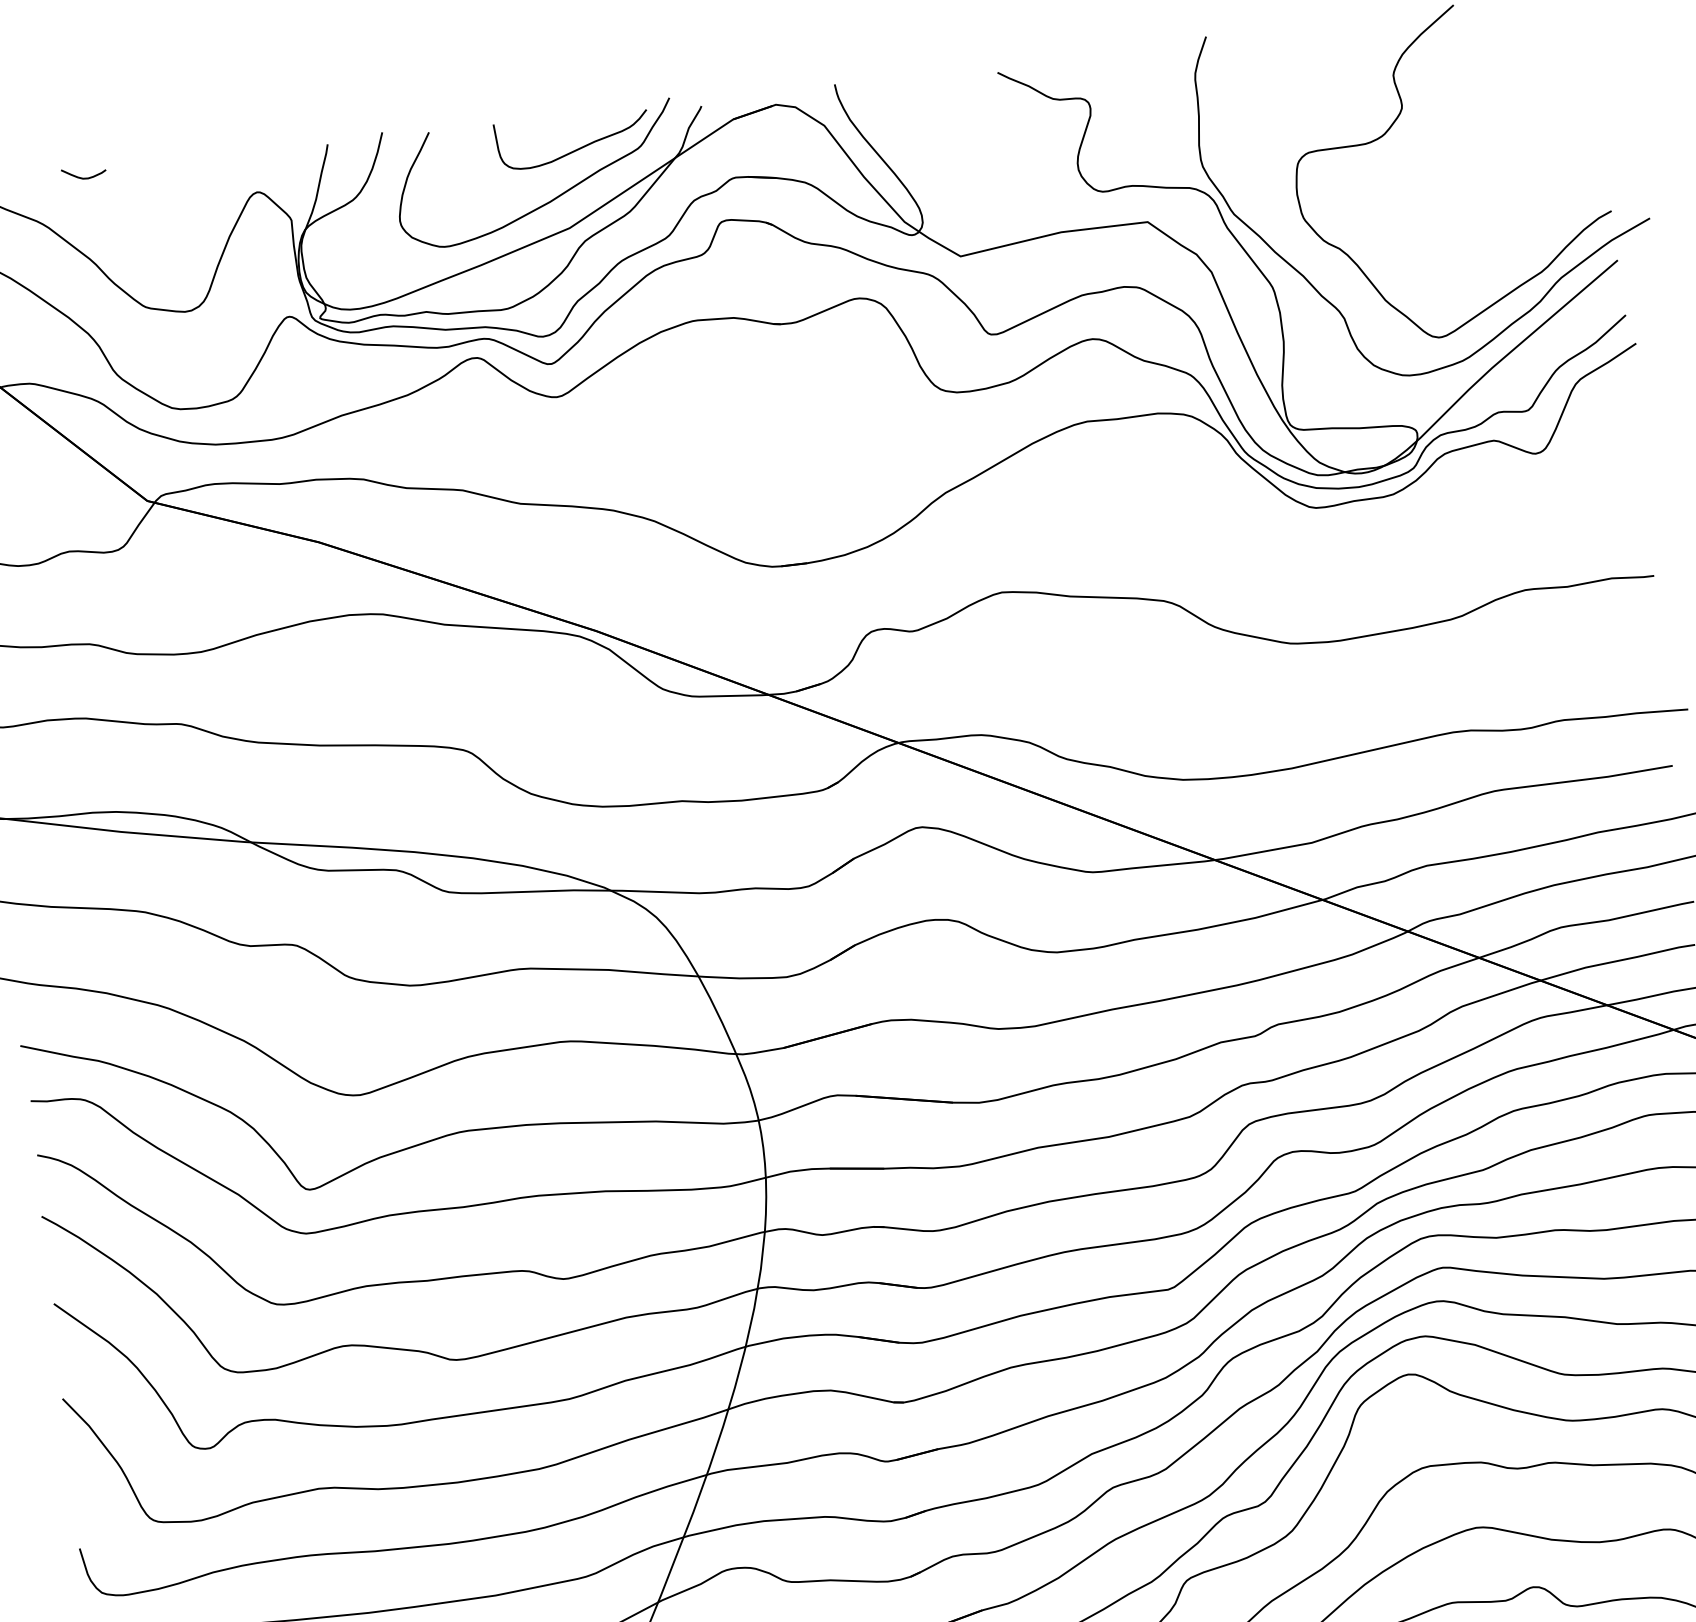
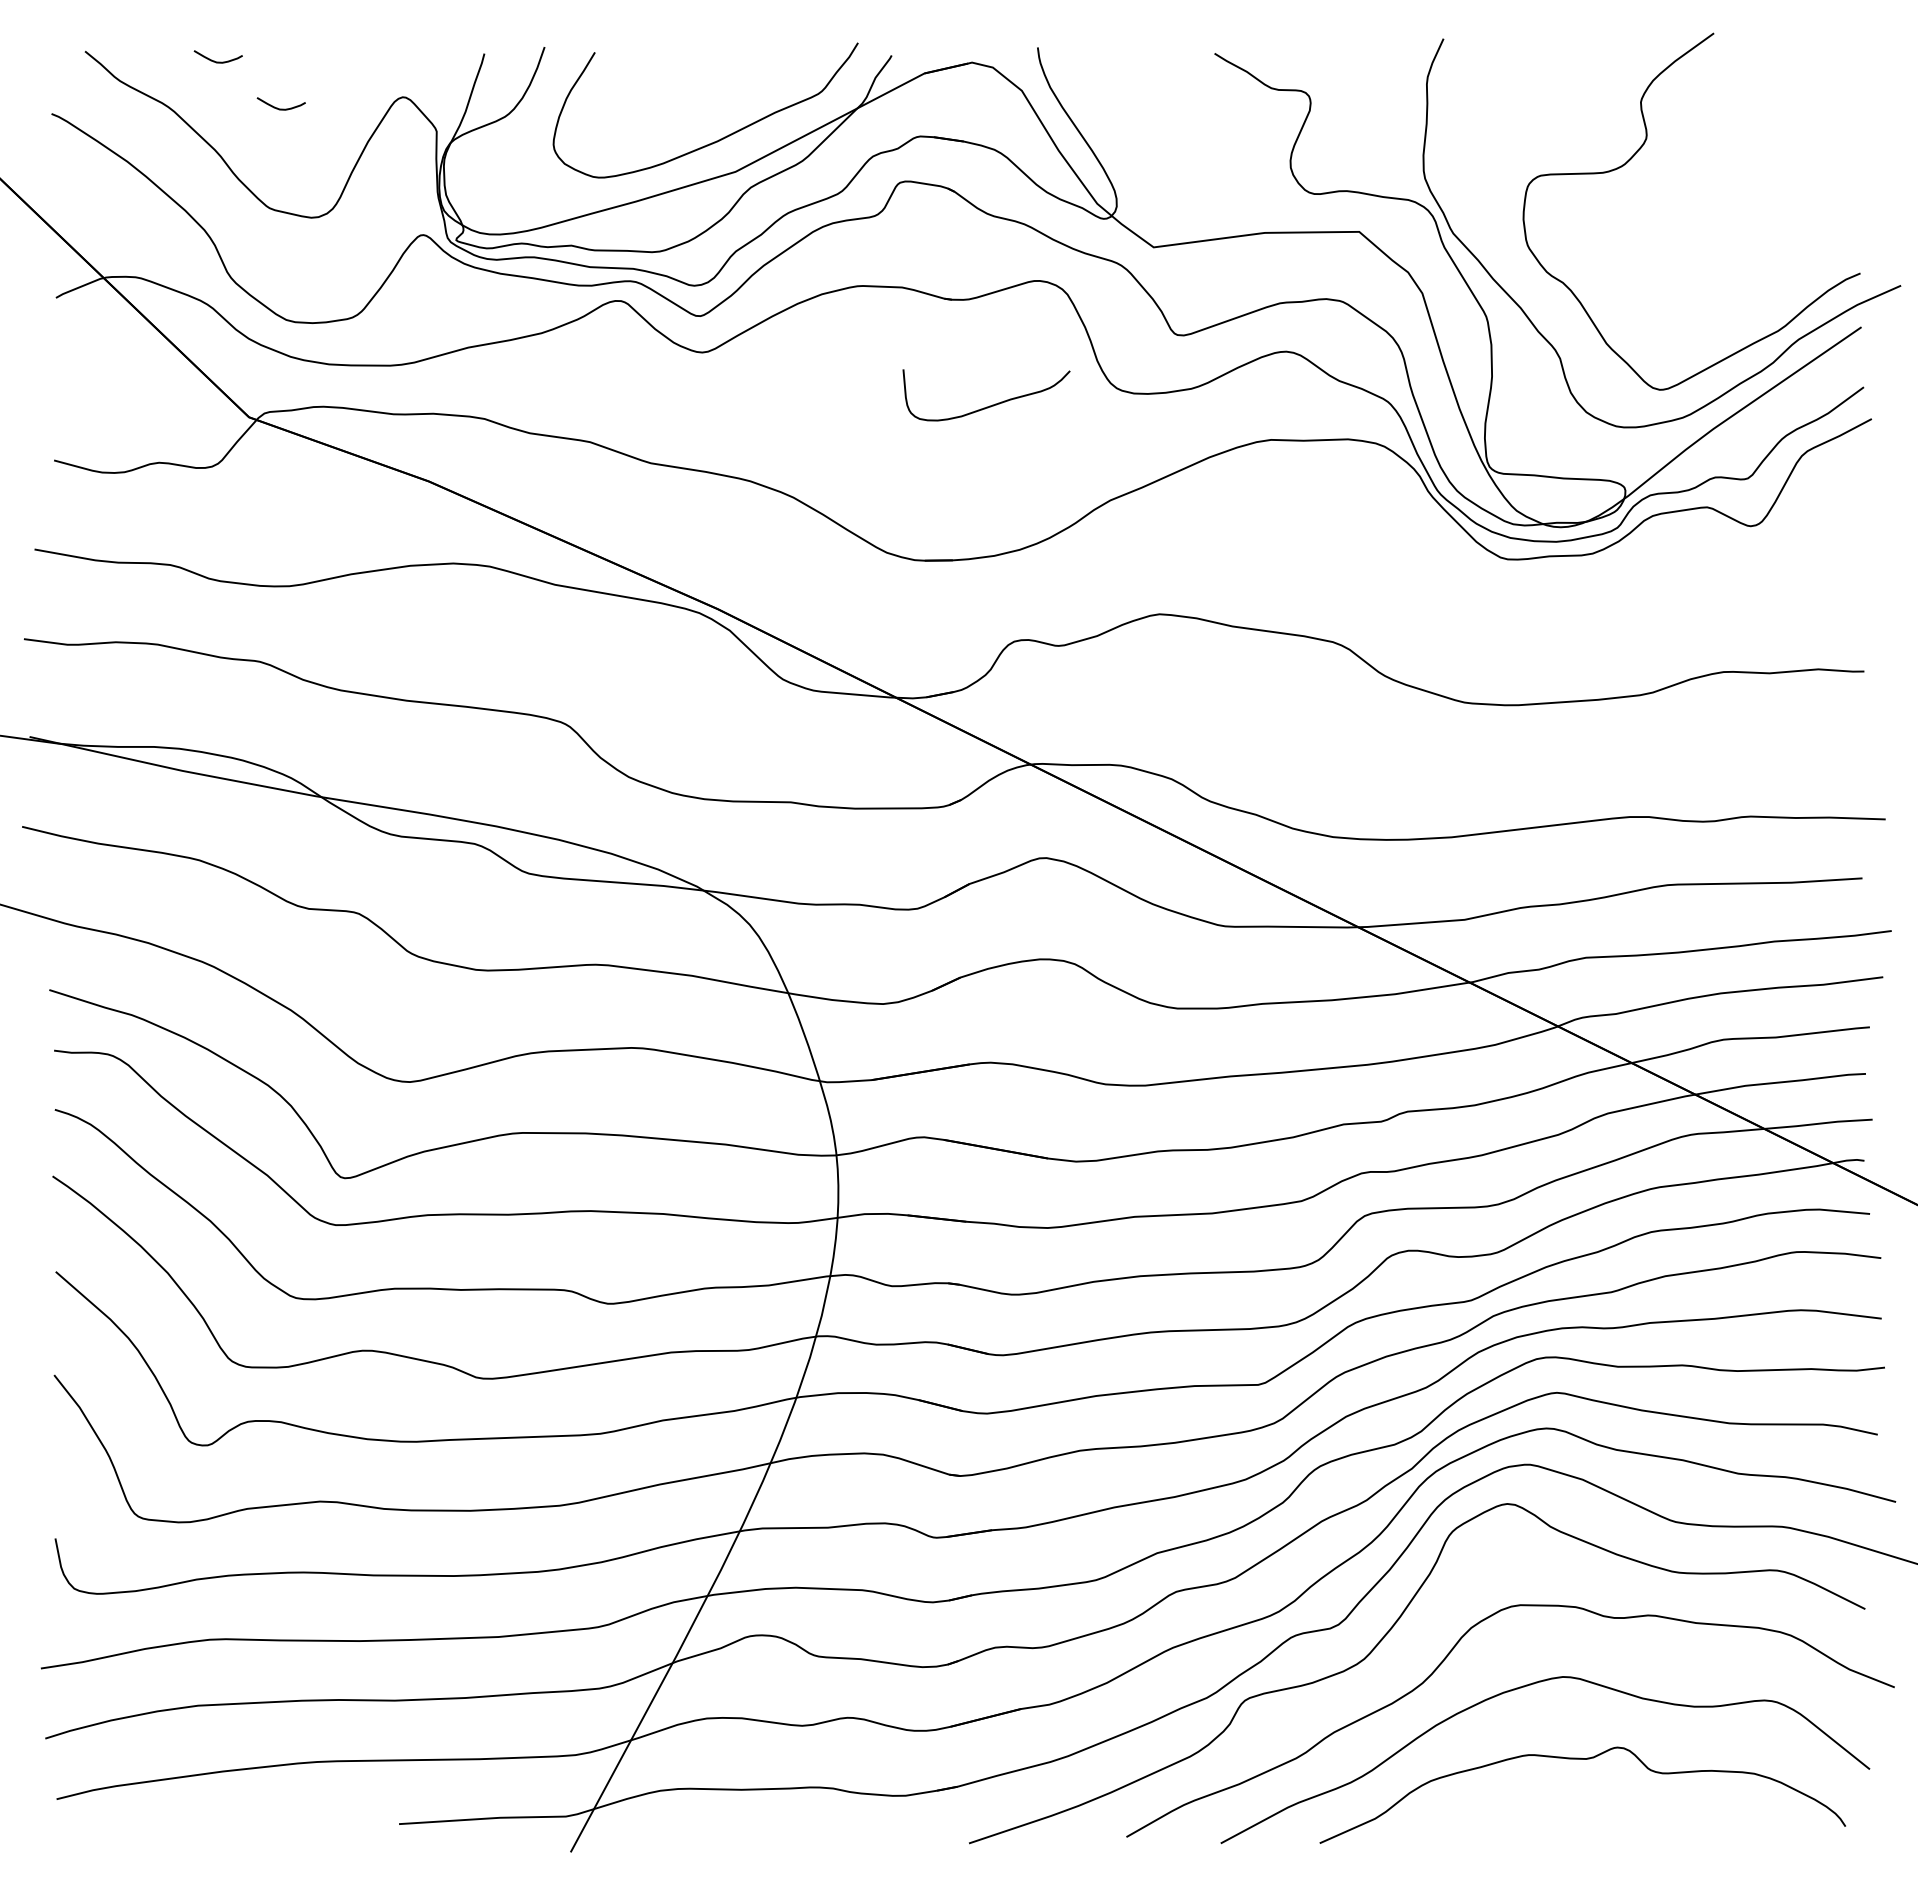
curve: (576, 149) -> (989, 405), moved
curve: (143, 214) -> (277, 107), added

